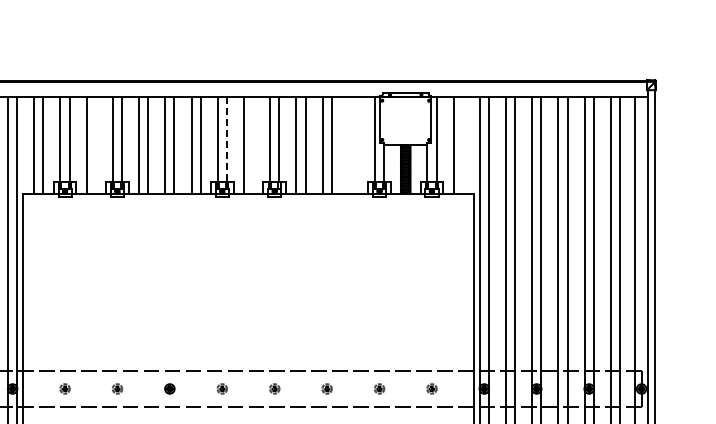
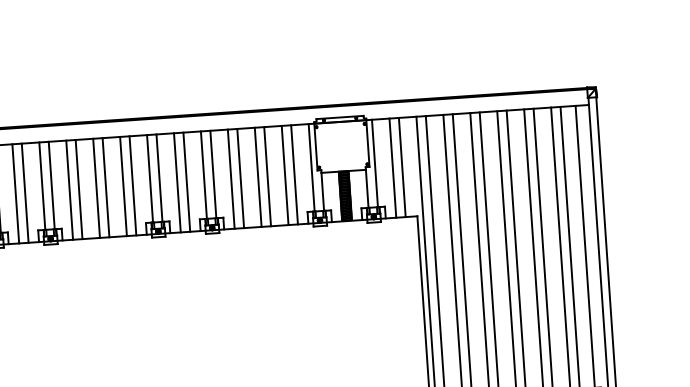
line: (226, 139) -> (159, 178), dashed -> solid
line: (95, 145) -> (24, 193), added
line: (253, 145) -> (187, 182), added
line: (348, 145) -> (284, 175), added
line: (357, 145) -> (294, 175), added
line: (462, 145) -> (402, 167), added

